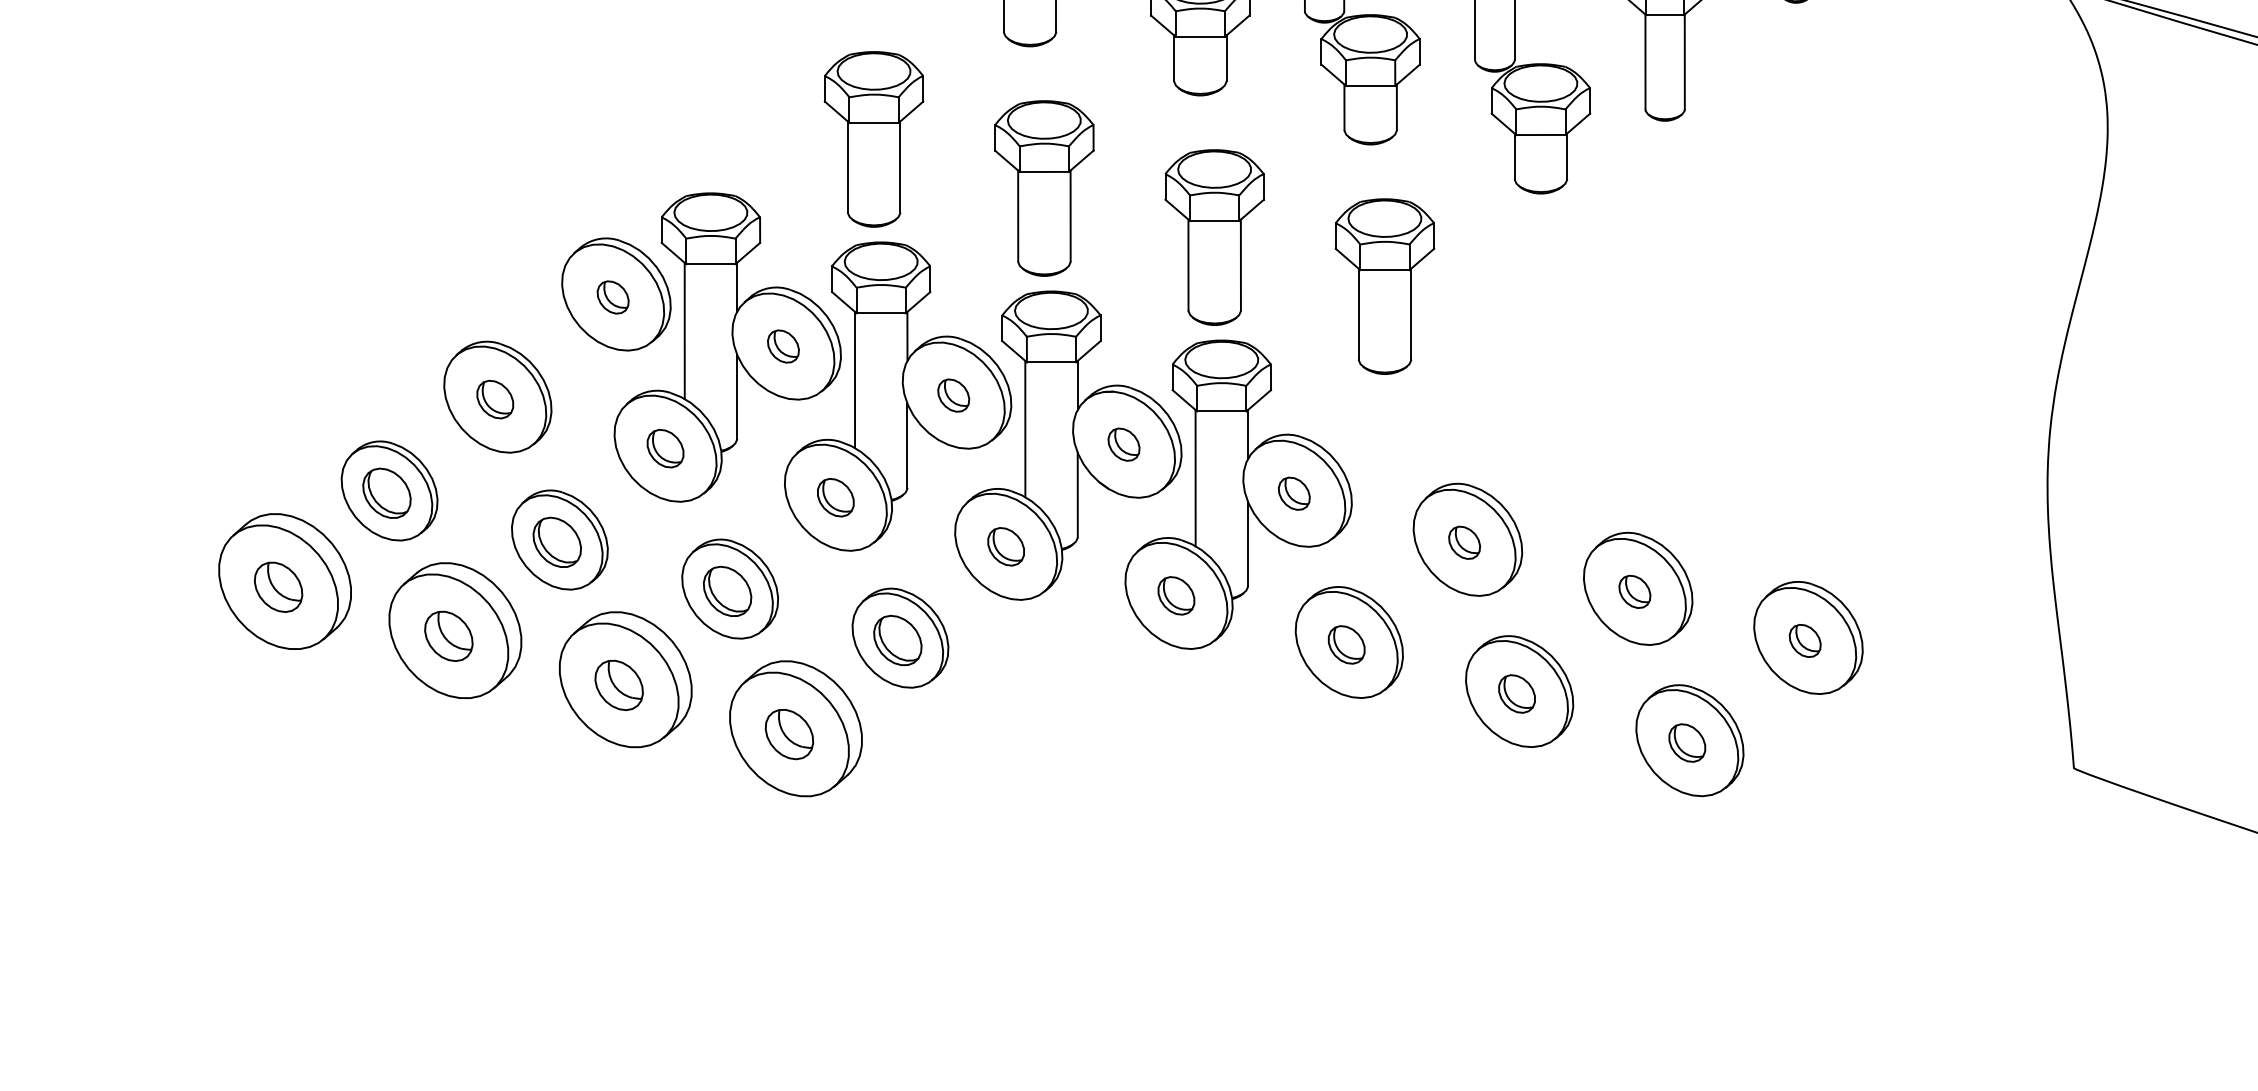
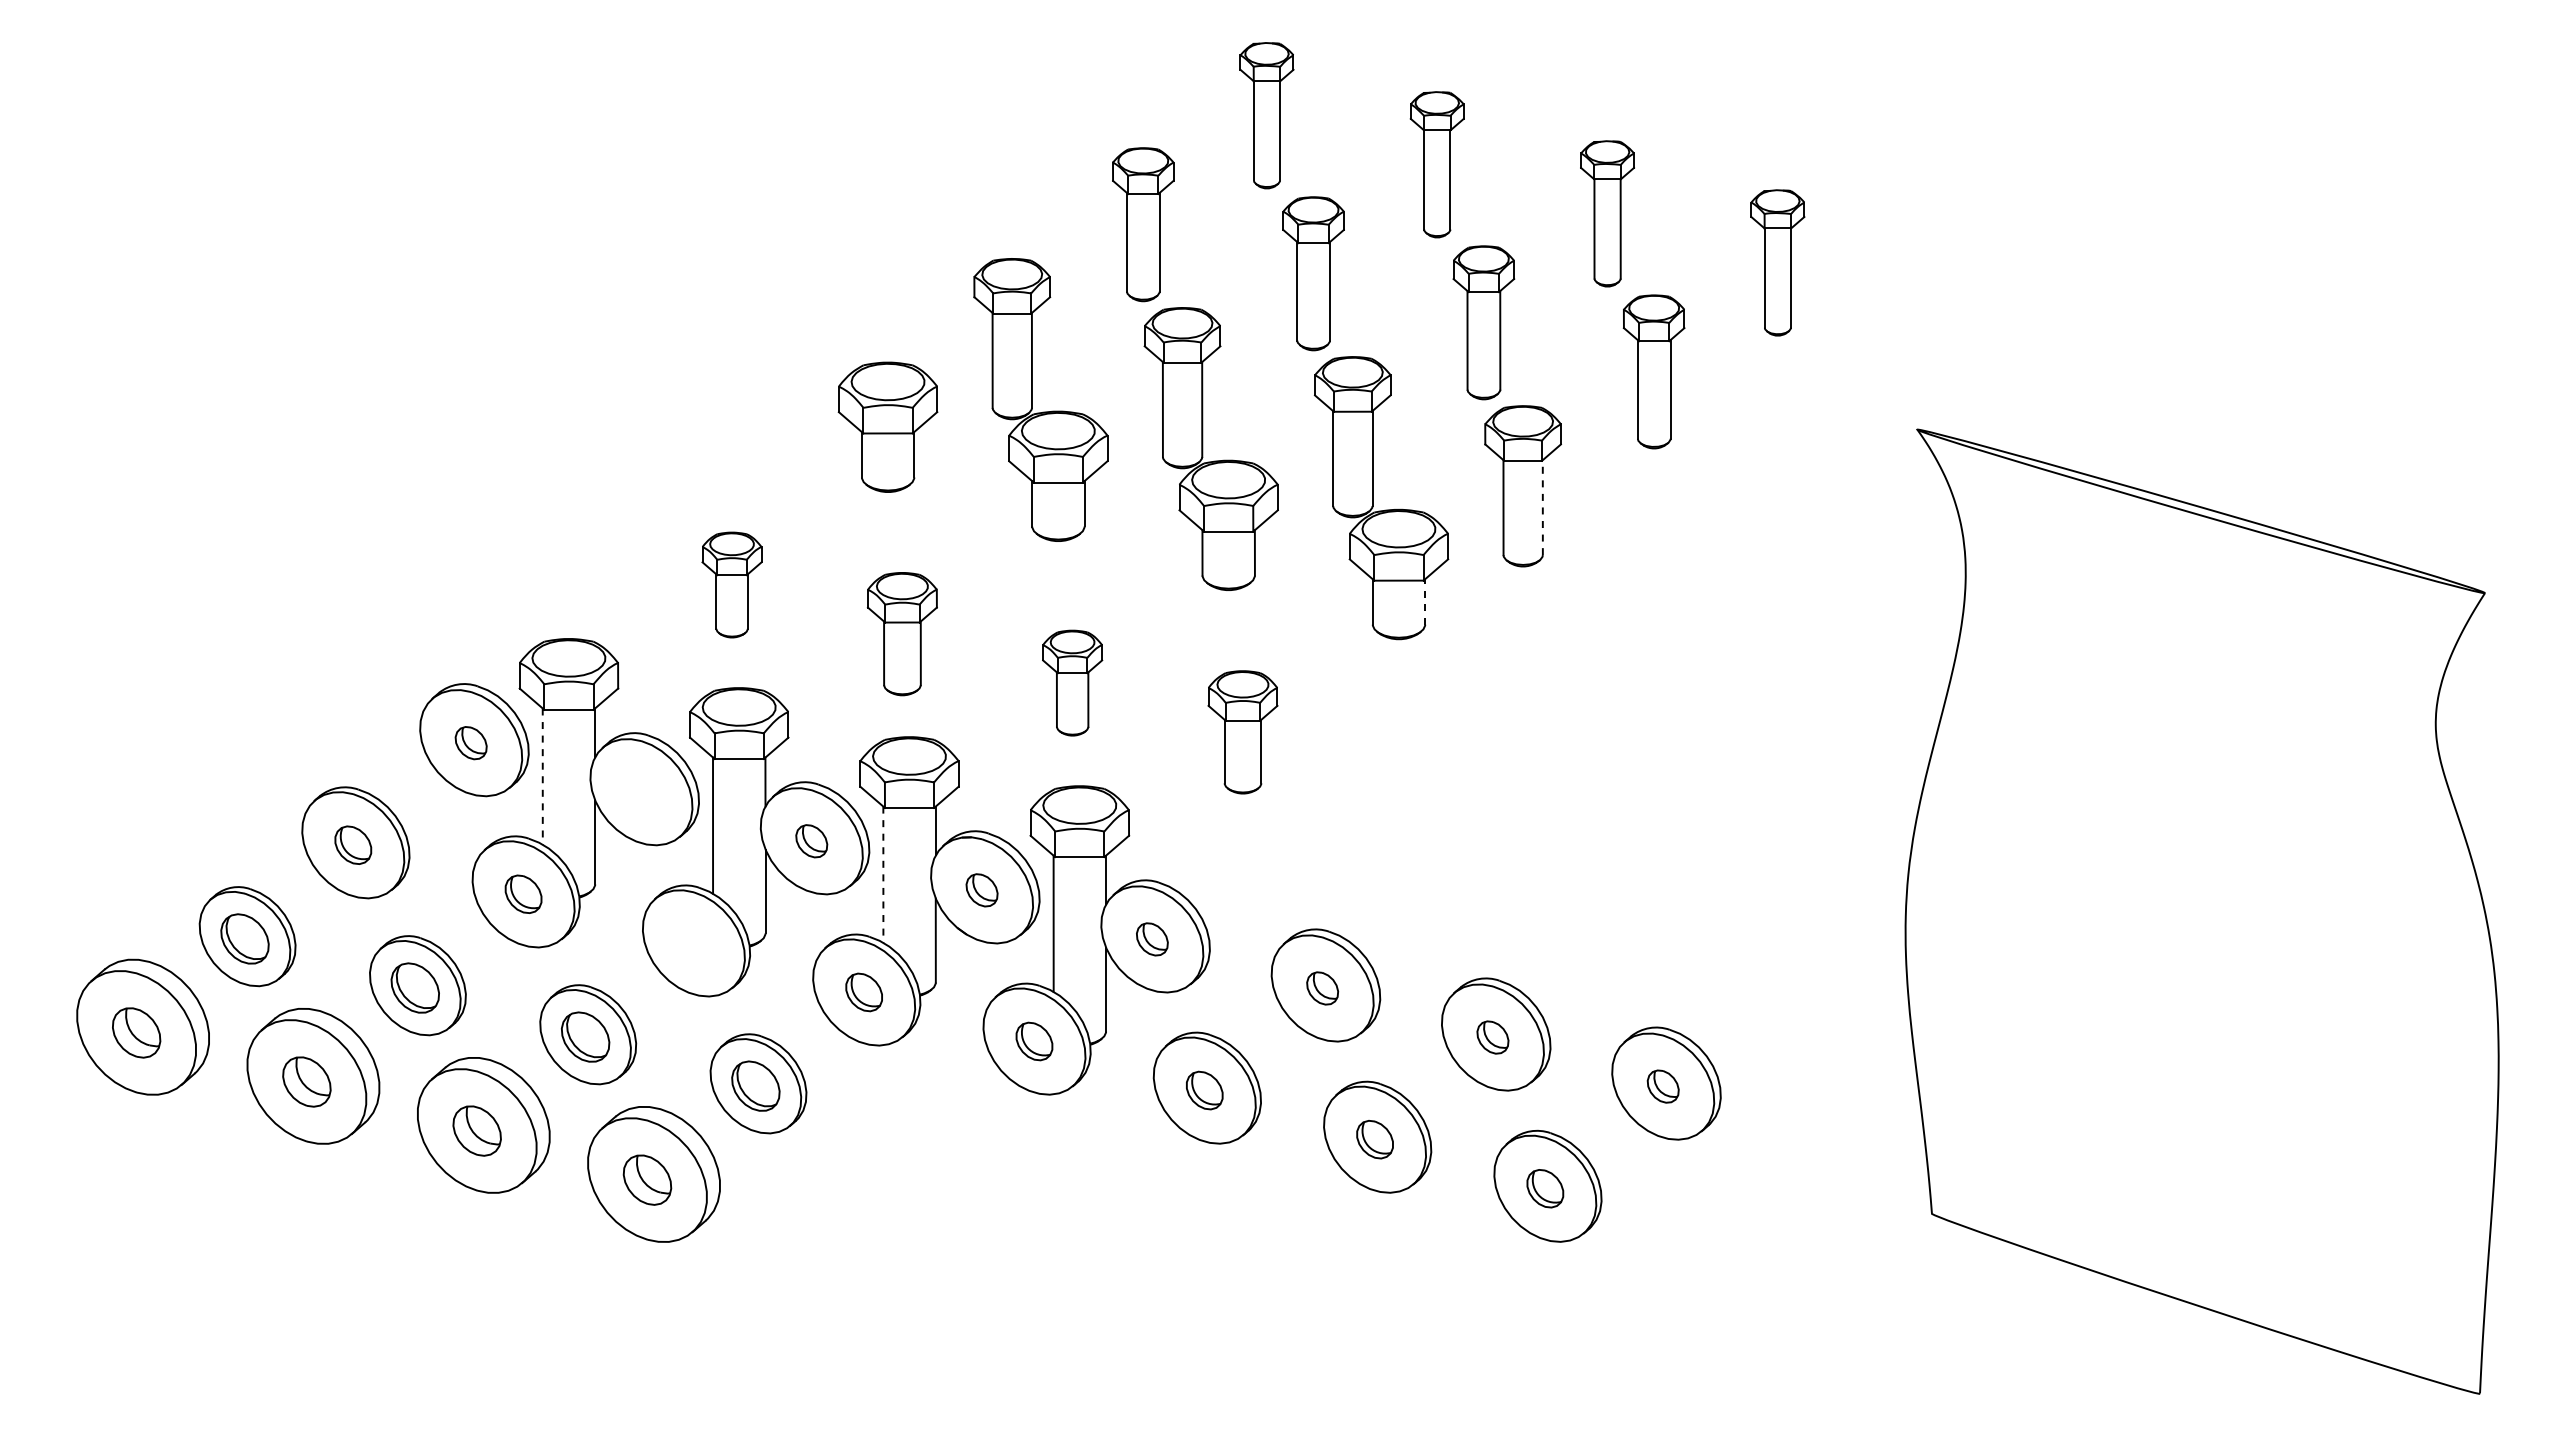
line: (1684, 61) -> (1542, 507), solid -> dashed
part: (873, 138) -> (731, 584), size x0.6
line: (1567, 155) -> (1425, 601), solid -> dashed
part: (1044, 187) -> (902, 633), size x0.7
part: (1214, 236) -> (1072, 682), size x0.6
part: (1384, 286) -> (1242, 732), size x0.7
line: (684, 331) -> (542, 777), solid -> dashed
part: (783, 346) -> (641, 792), removed
line: (1025, 429) -> (883, 875), solid -> dashed
part: (835, 497) -> (693, 943), removed

